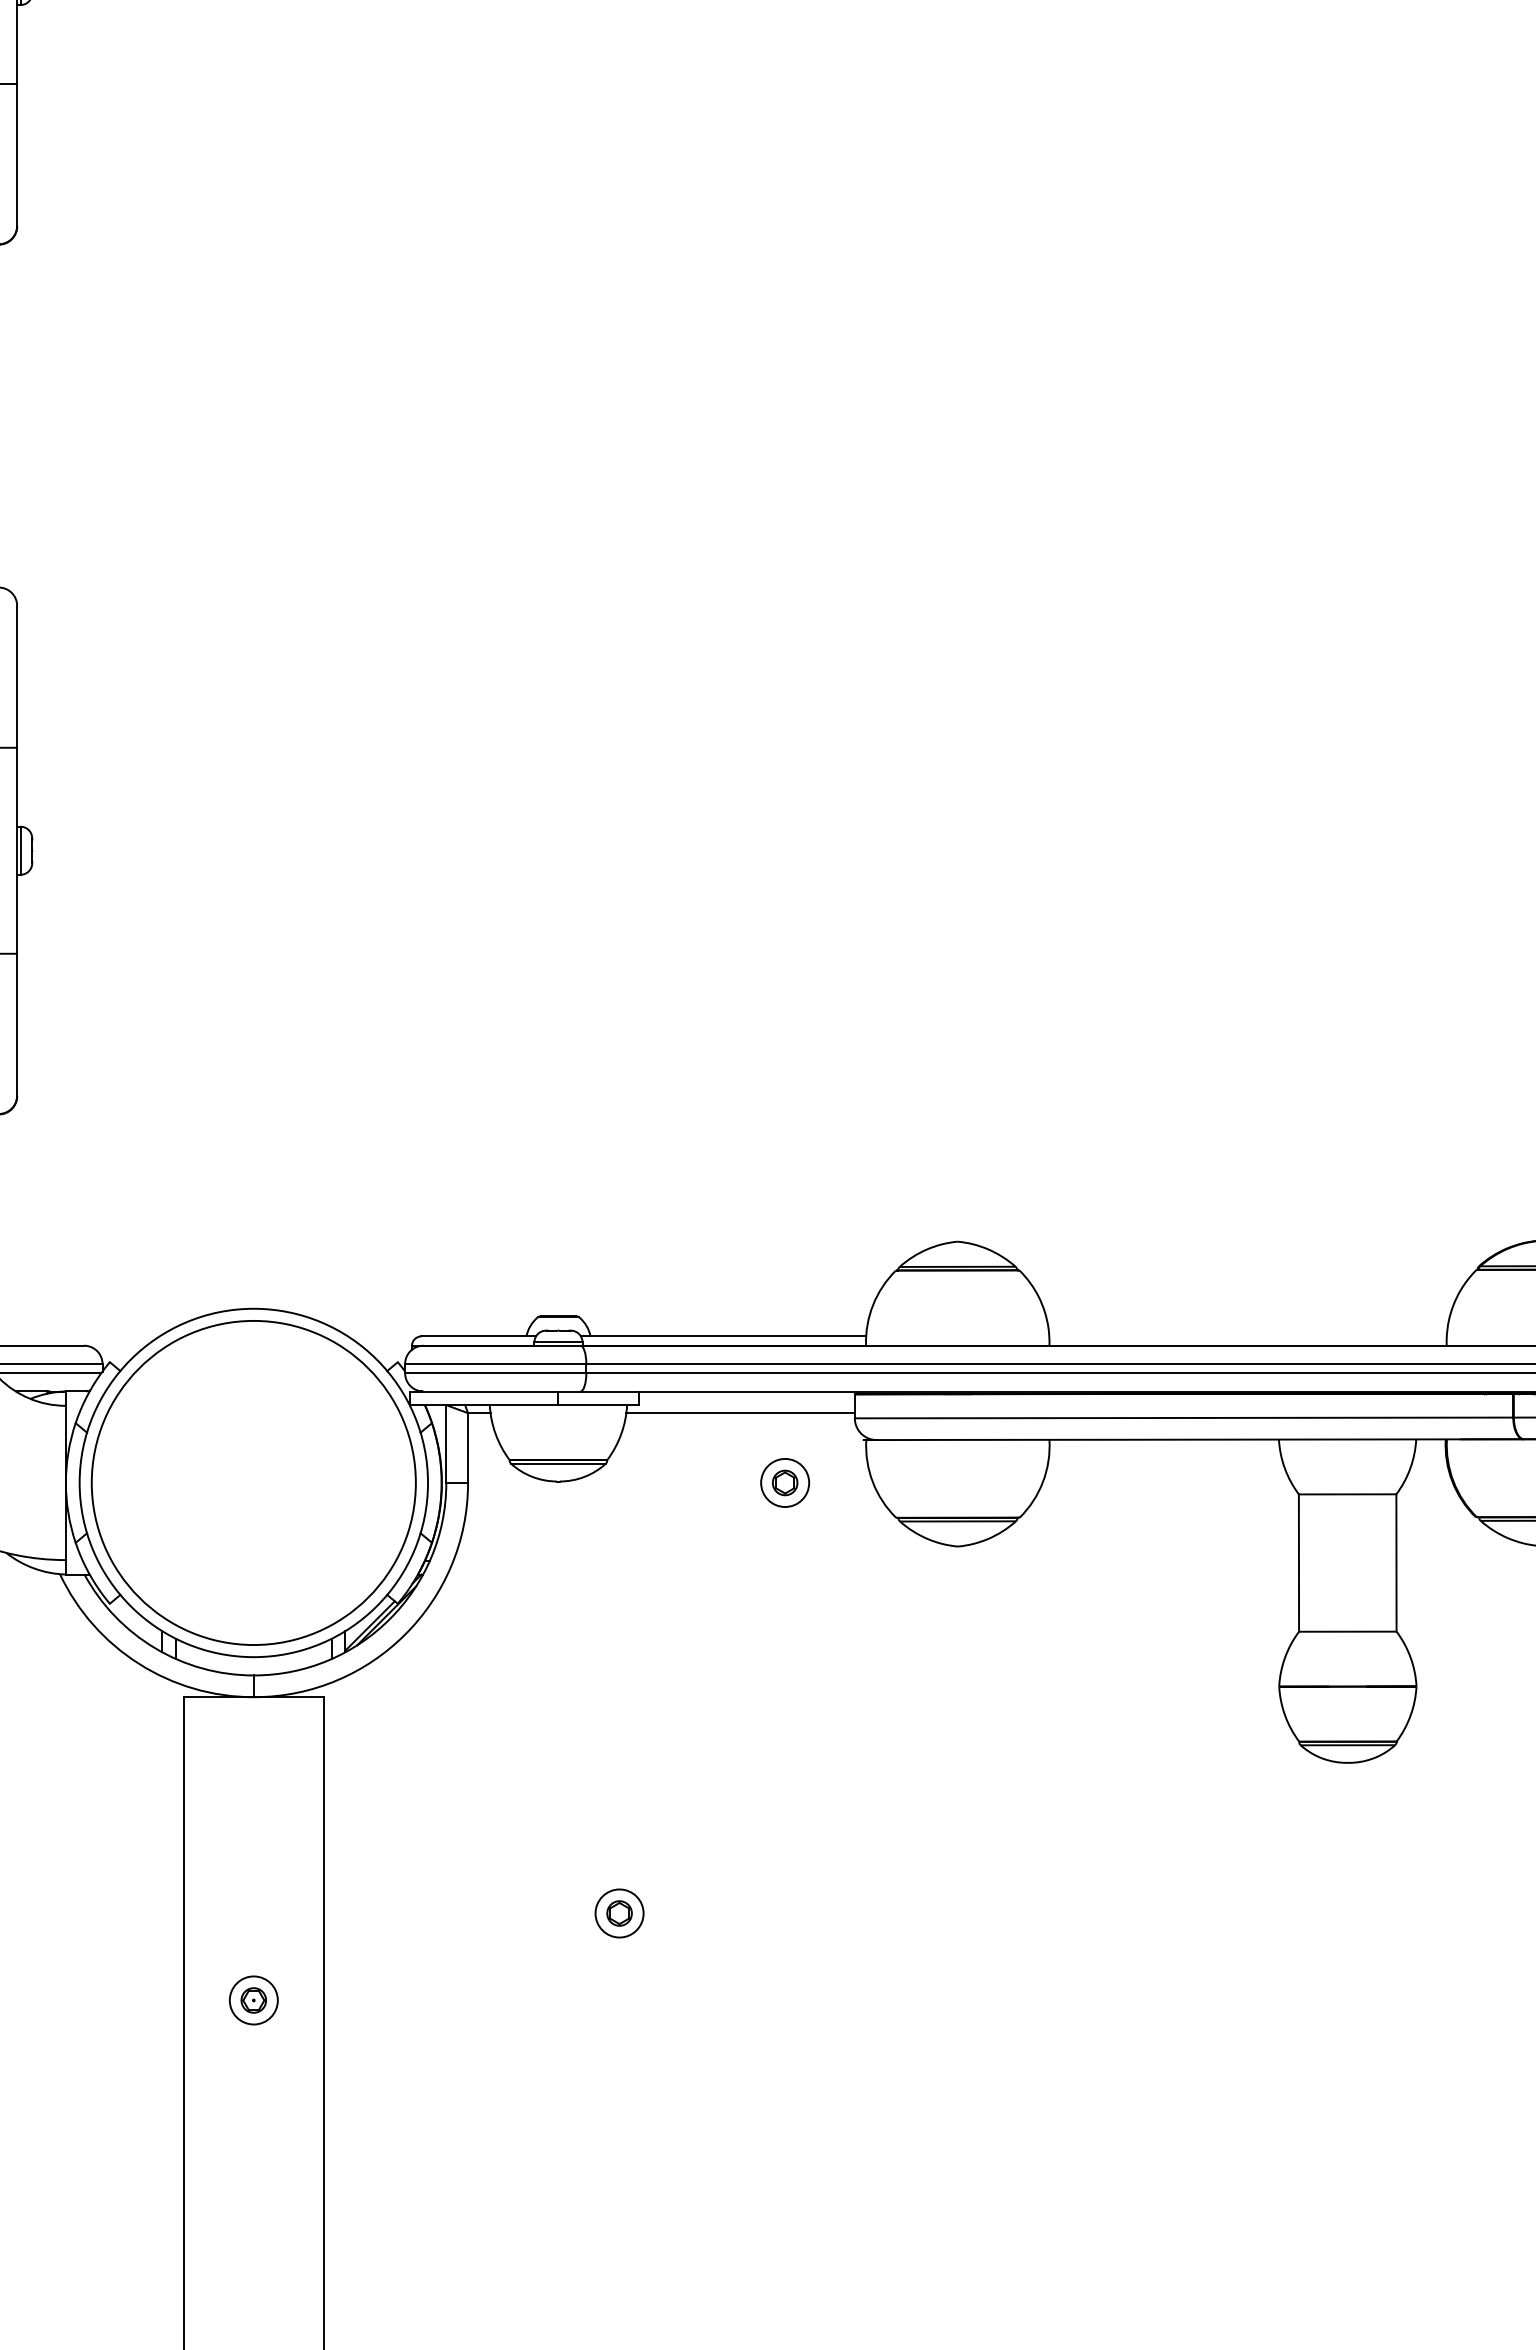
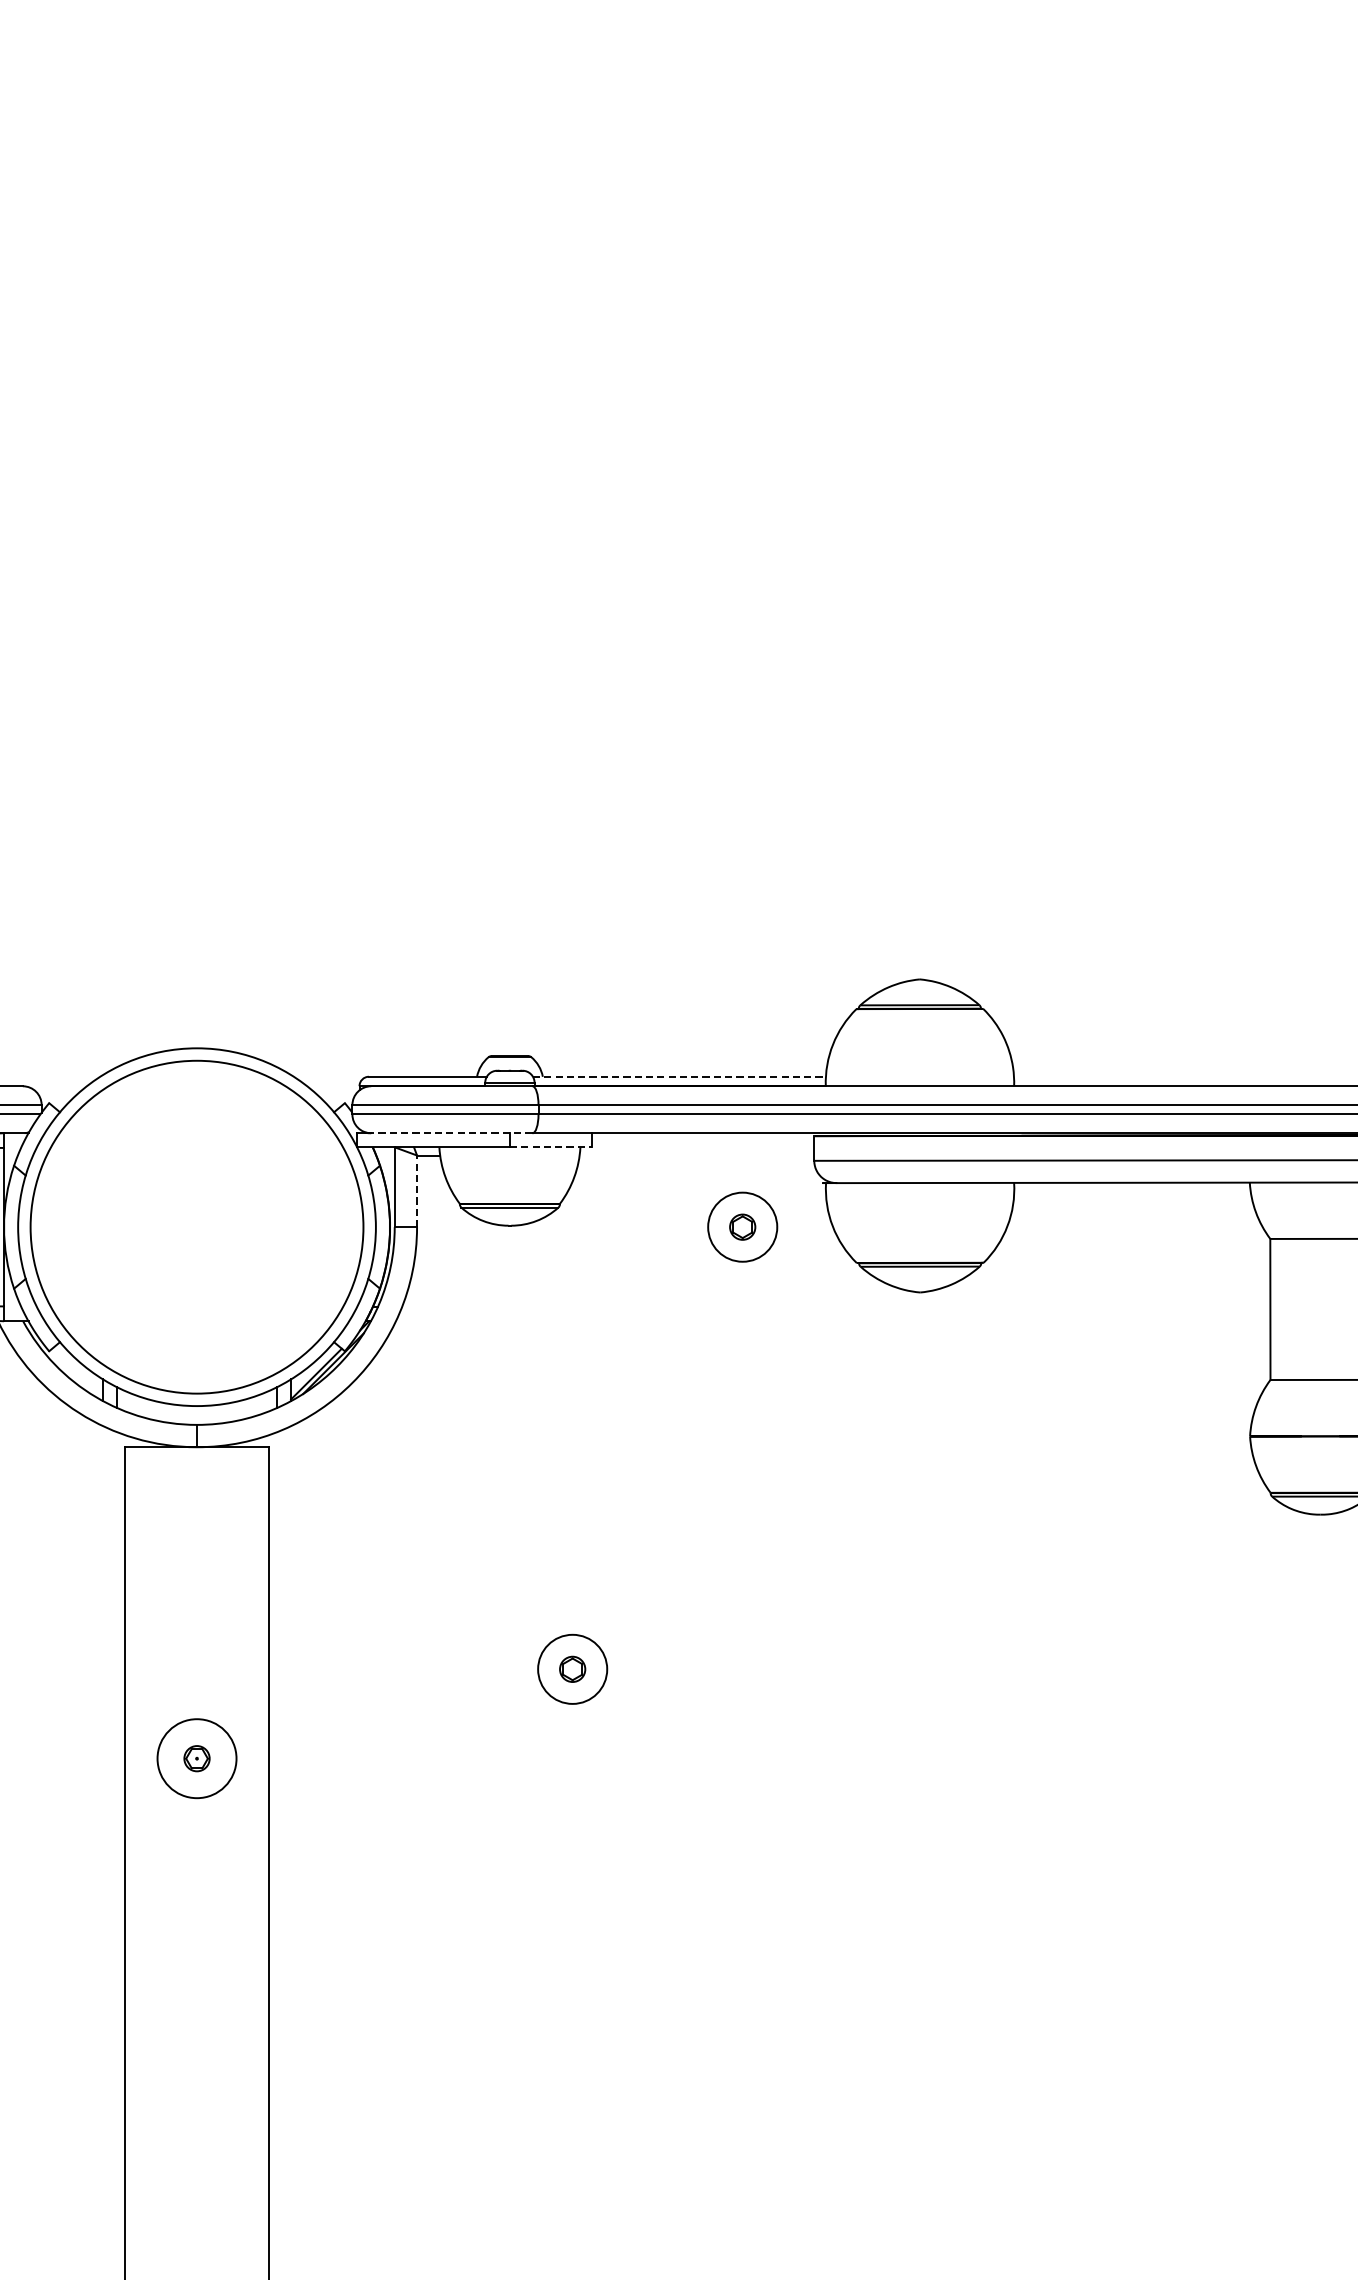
line: (723, 1336) -> (679, 1076), solid -> dashed
line: (501, 1391) -> (451, 1133), solid -> dashed
line: (599, 1405) -> (552, 1147), solid -> dashed
line: (740, 1413) -> (696, 1155), removed
line: (468, 1448) -> (417, 1191), solid -> dashed
circle: (785, 1482) -> (743, 1226), size x1.4
circle: (619, 1913) -> (572, 1669), size x1.4
circle: (253, 2000) -> (196, 1758), size x1.6

